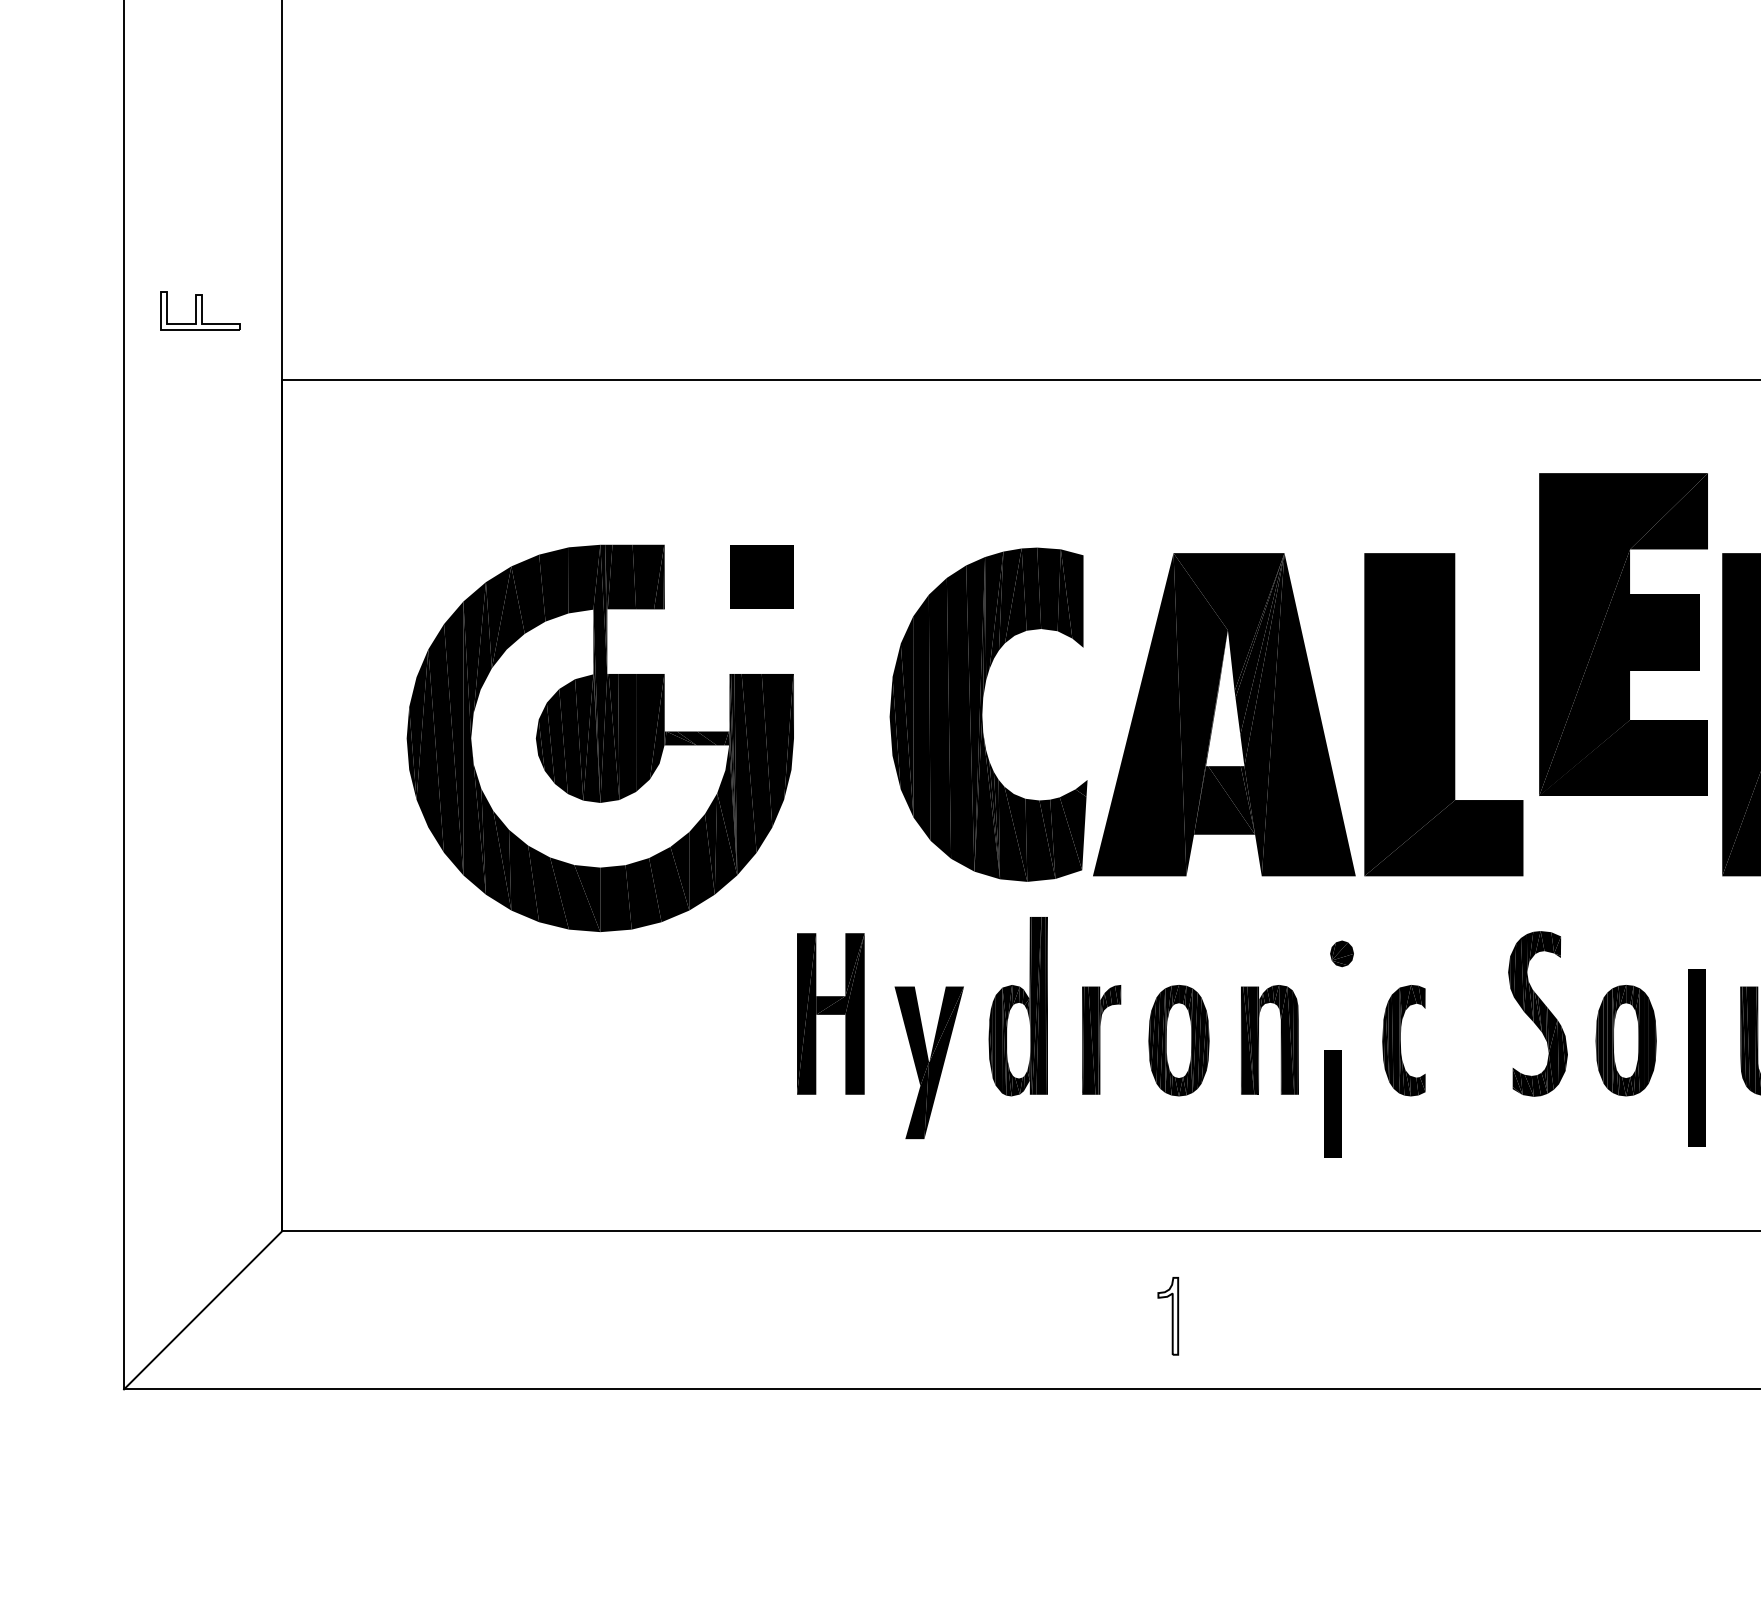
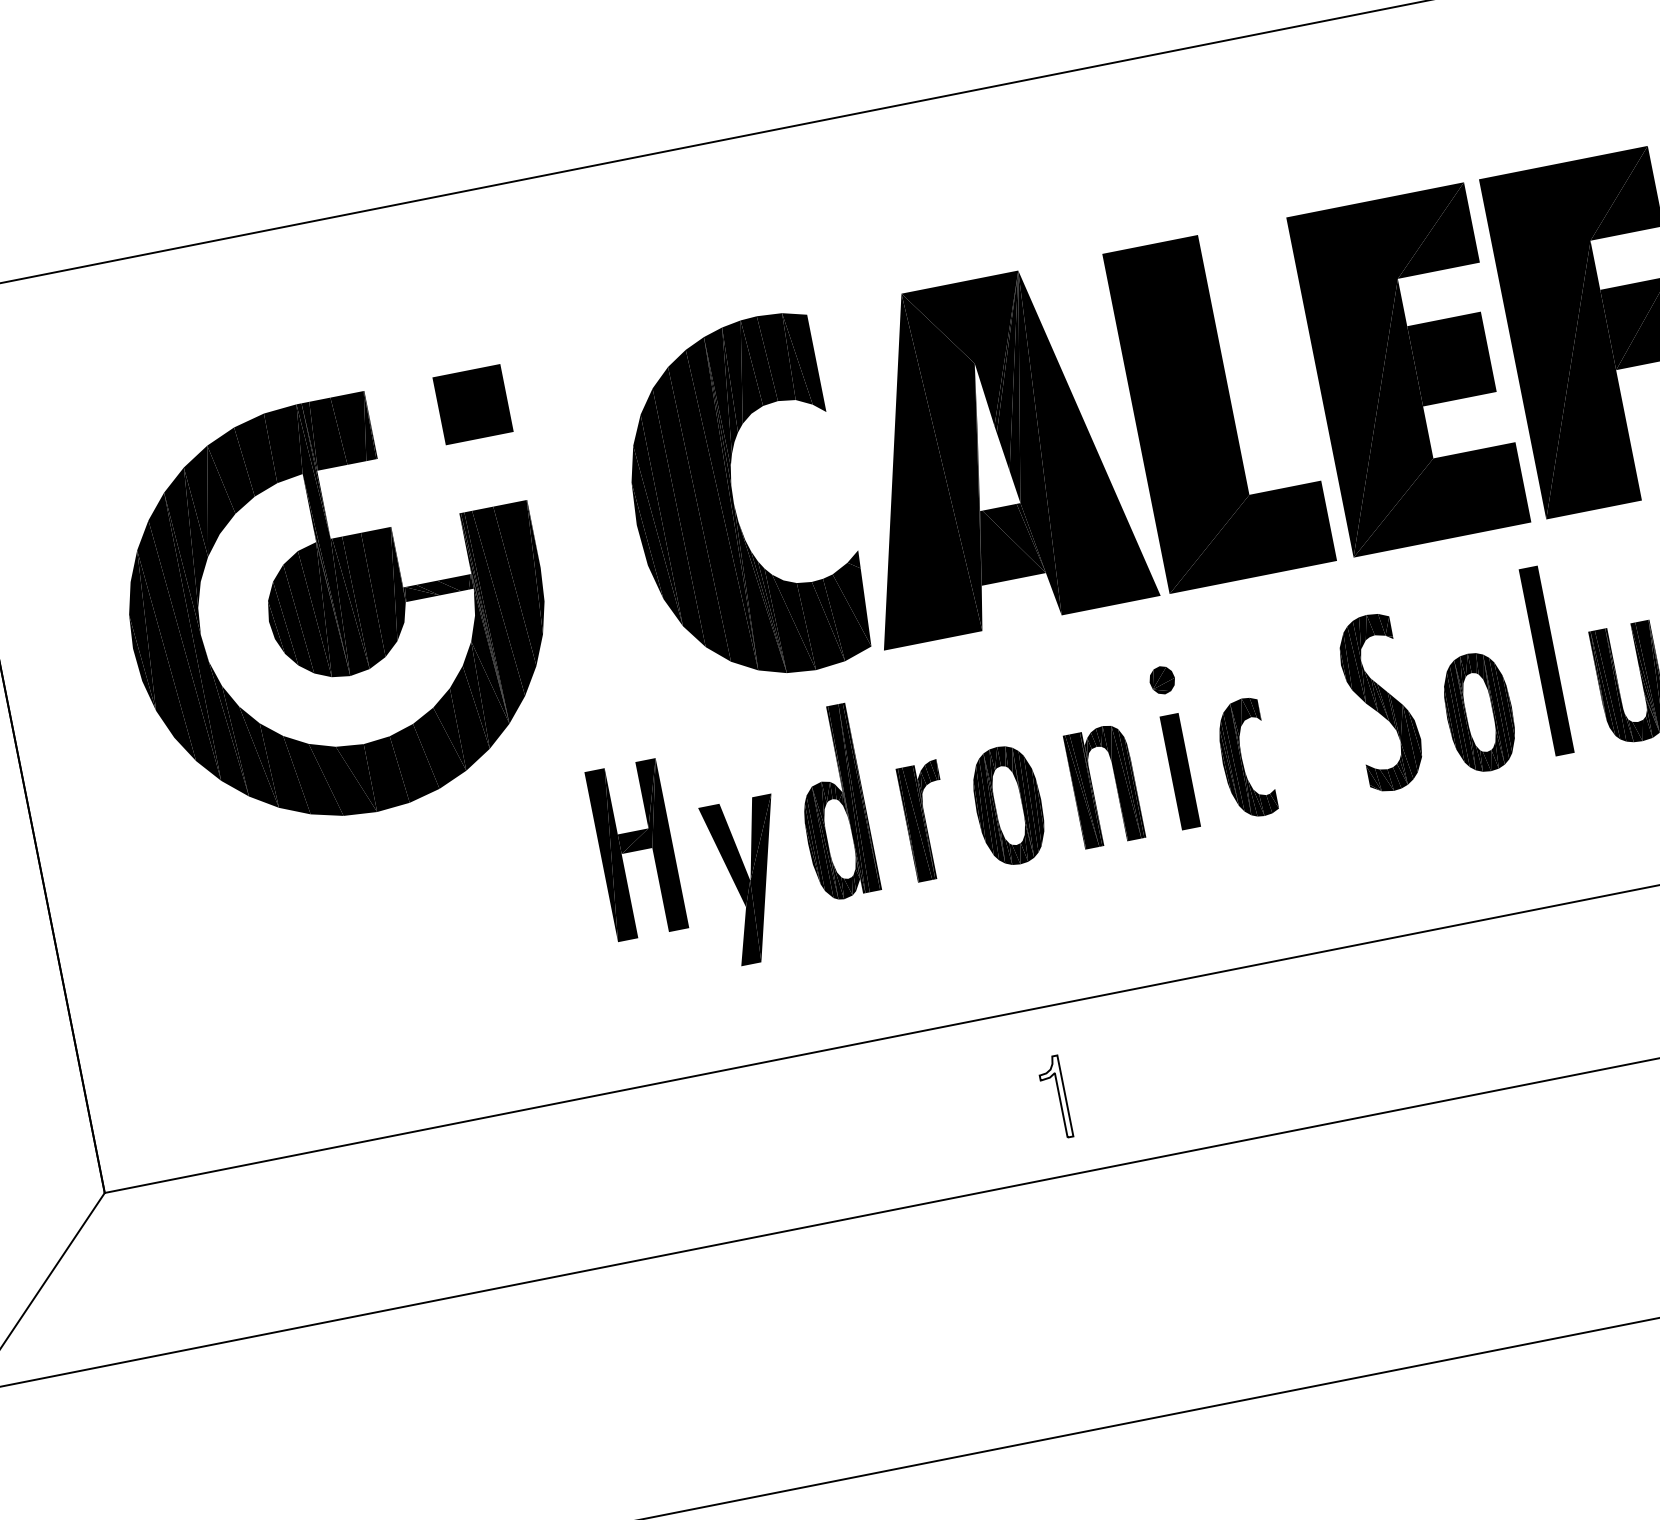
part: (1623, 634) -> (1408, 369), moved
part: (1696, 1057) -> (1546, 660), moved
part: (1332, 1103) -> (1179, 771), moved

